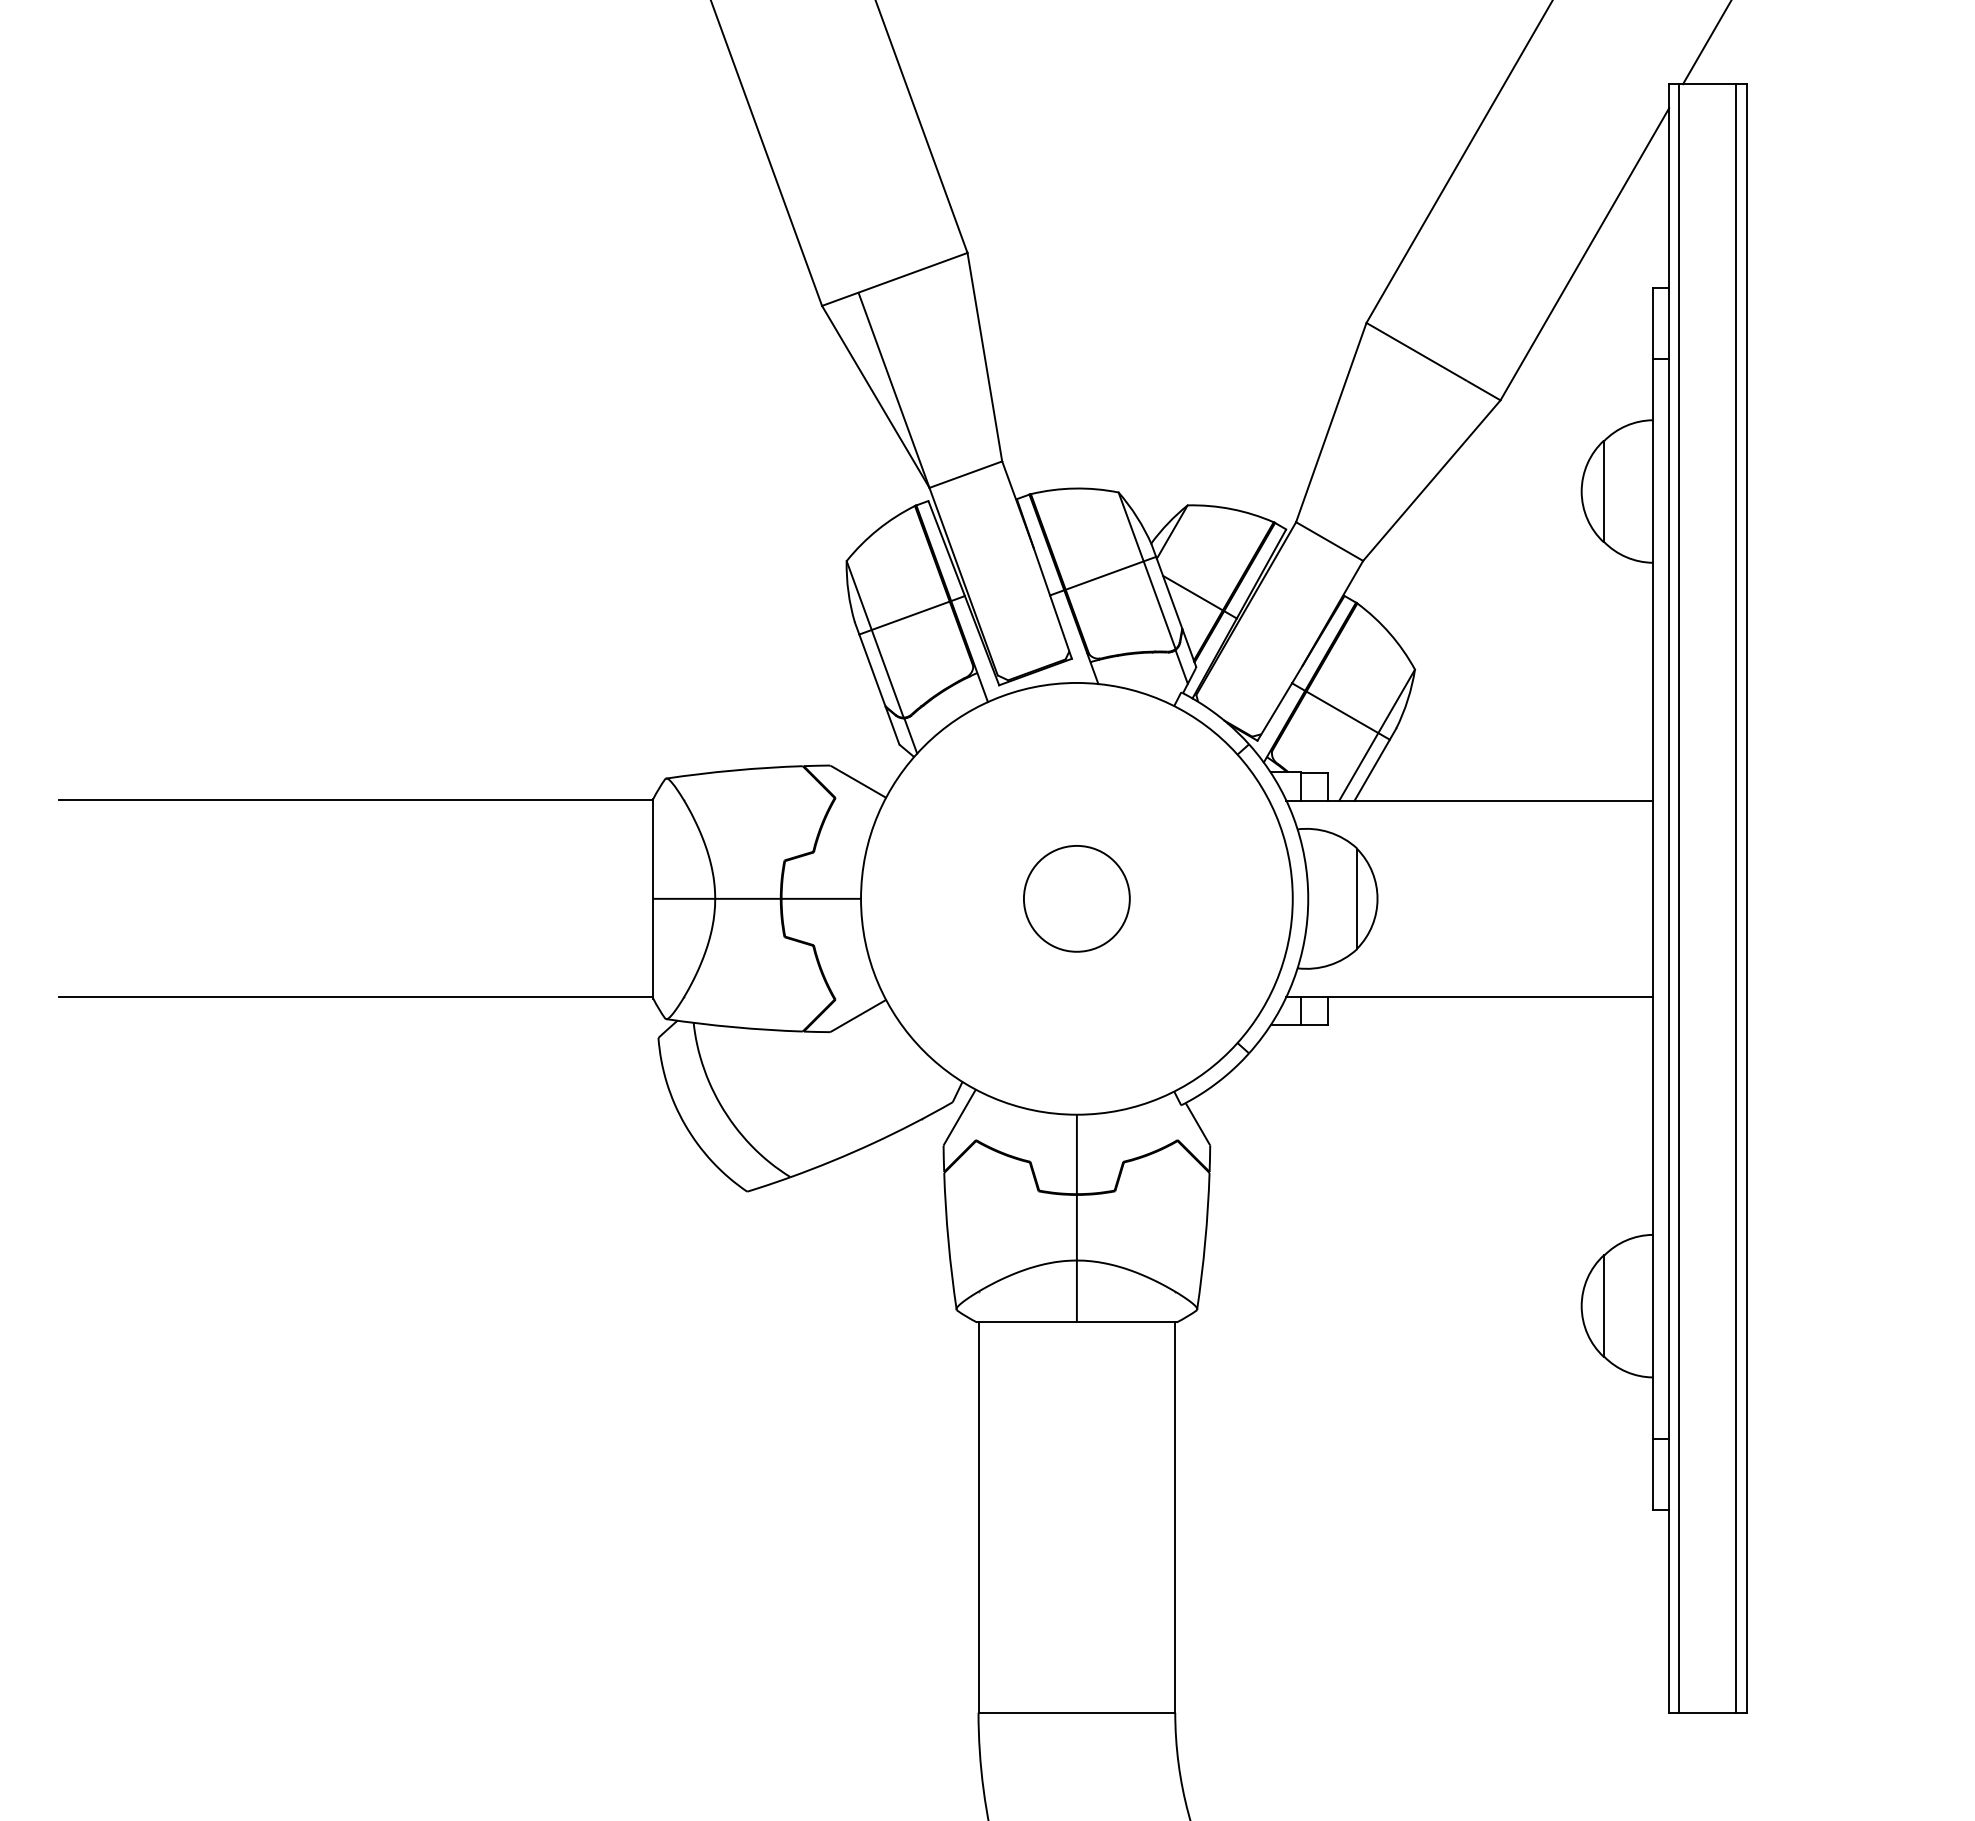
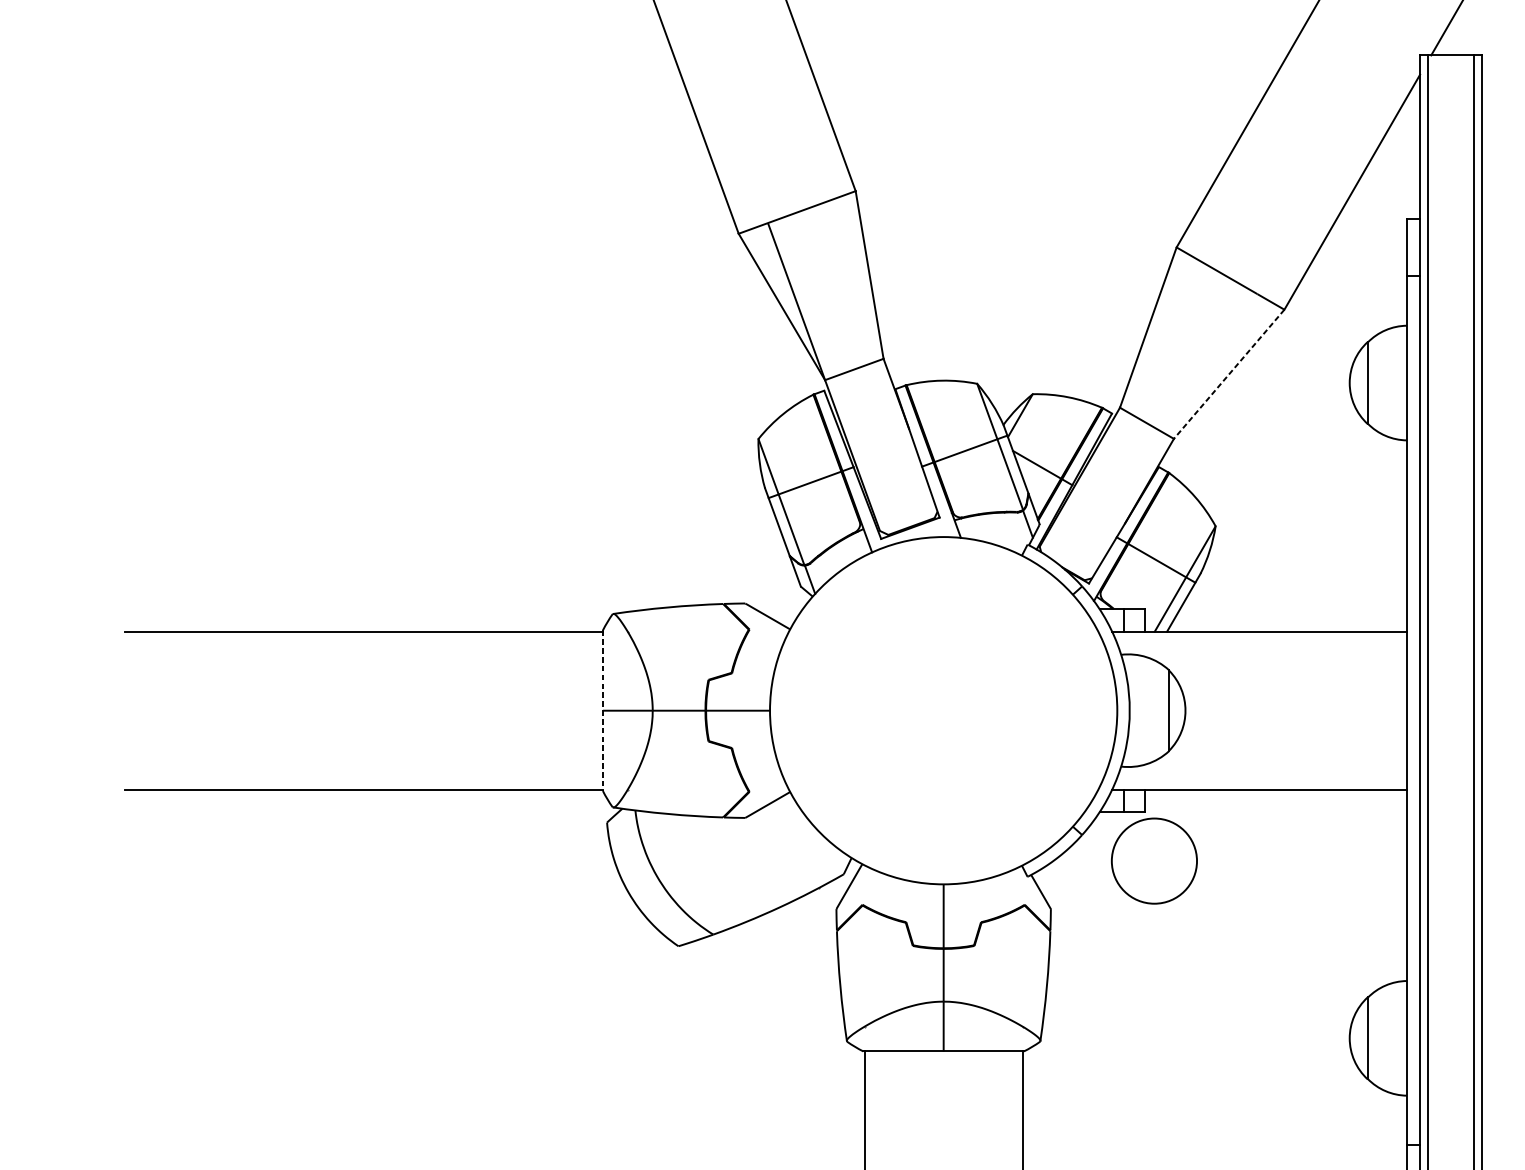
line: (1431, 480) -> (1228, 374), solid -> dashed
line: (653, 898) -> (603, 710), solid -> dashed
circle: (1076, 898) -> (1154, 860), moved

